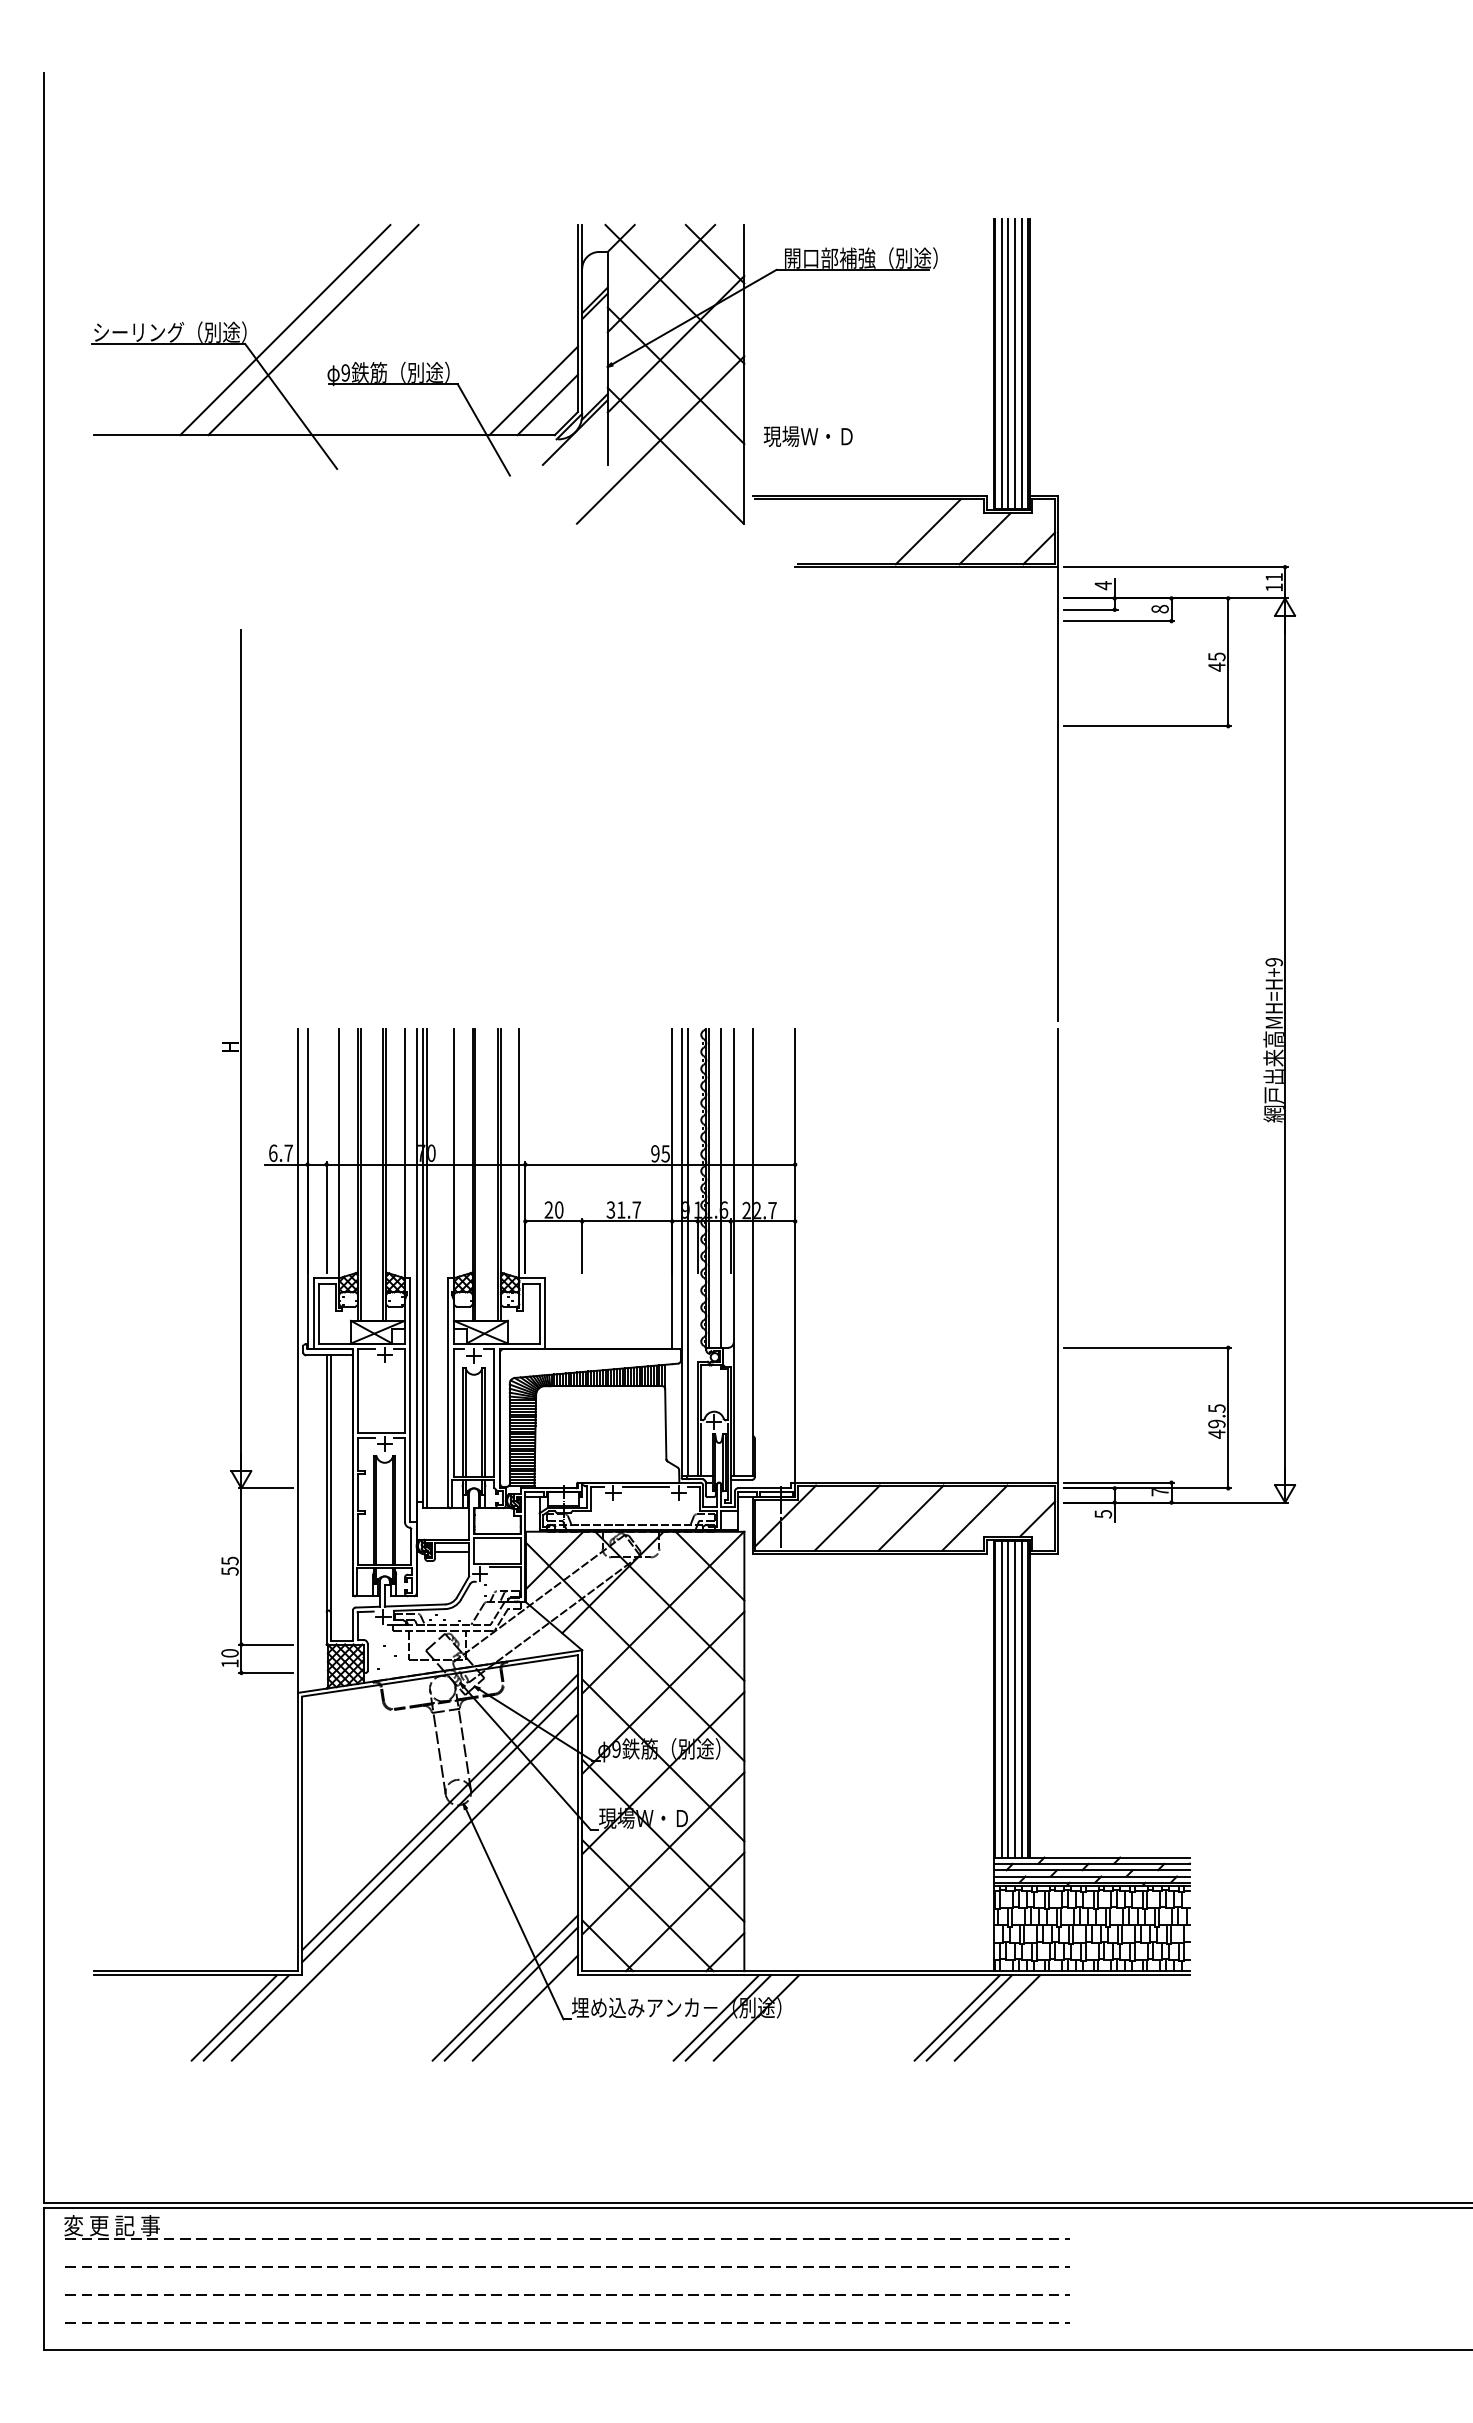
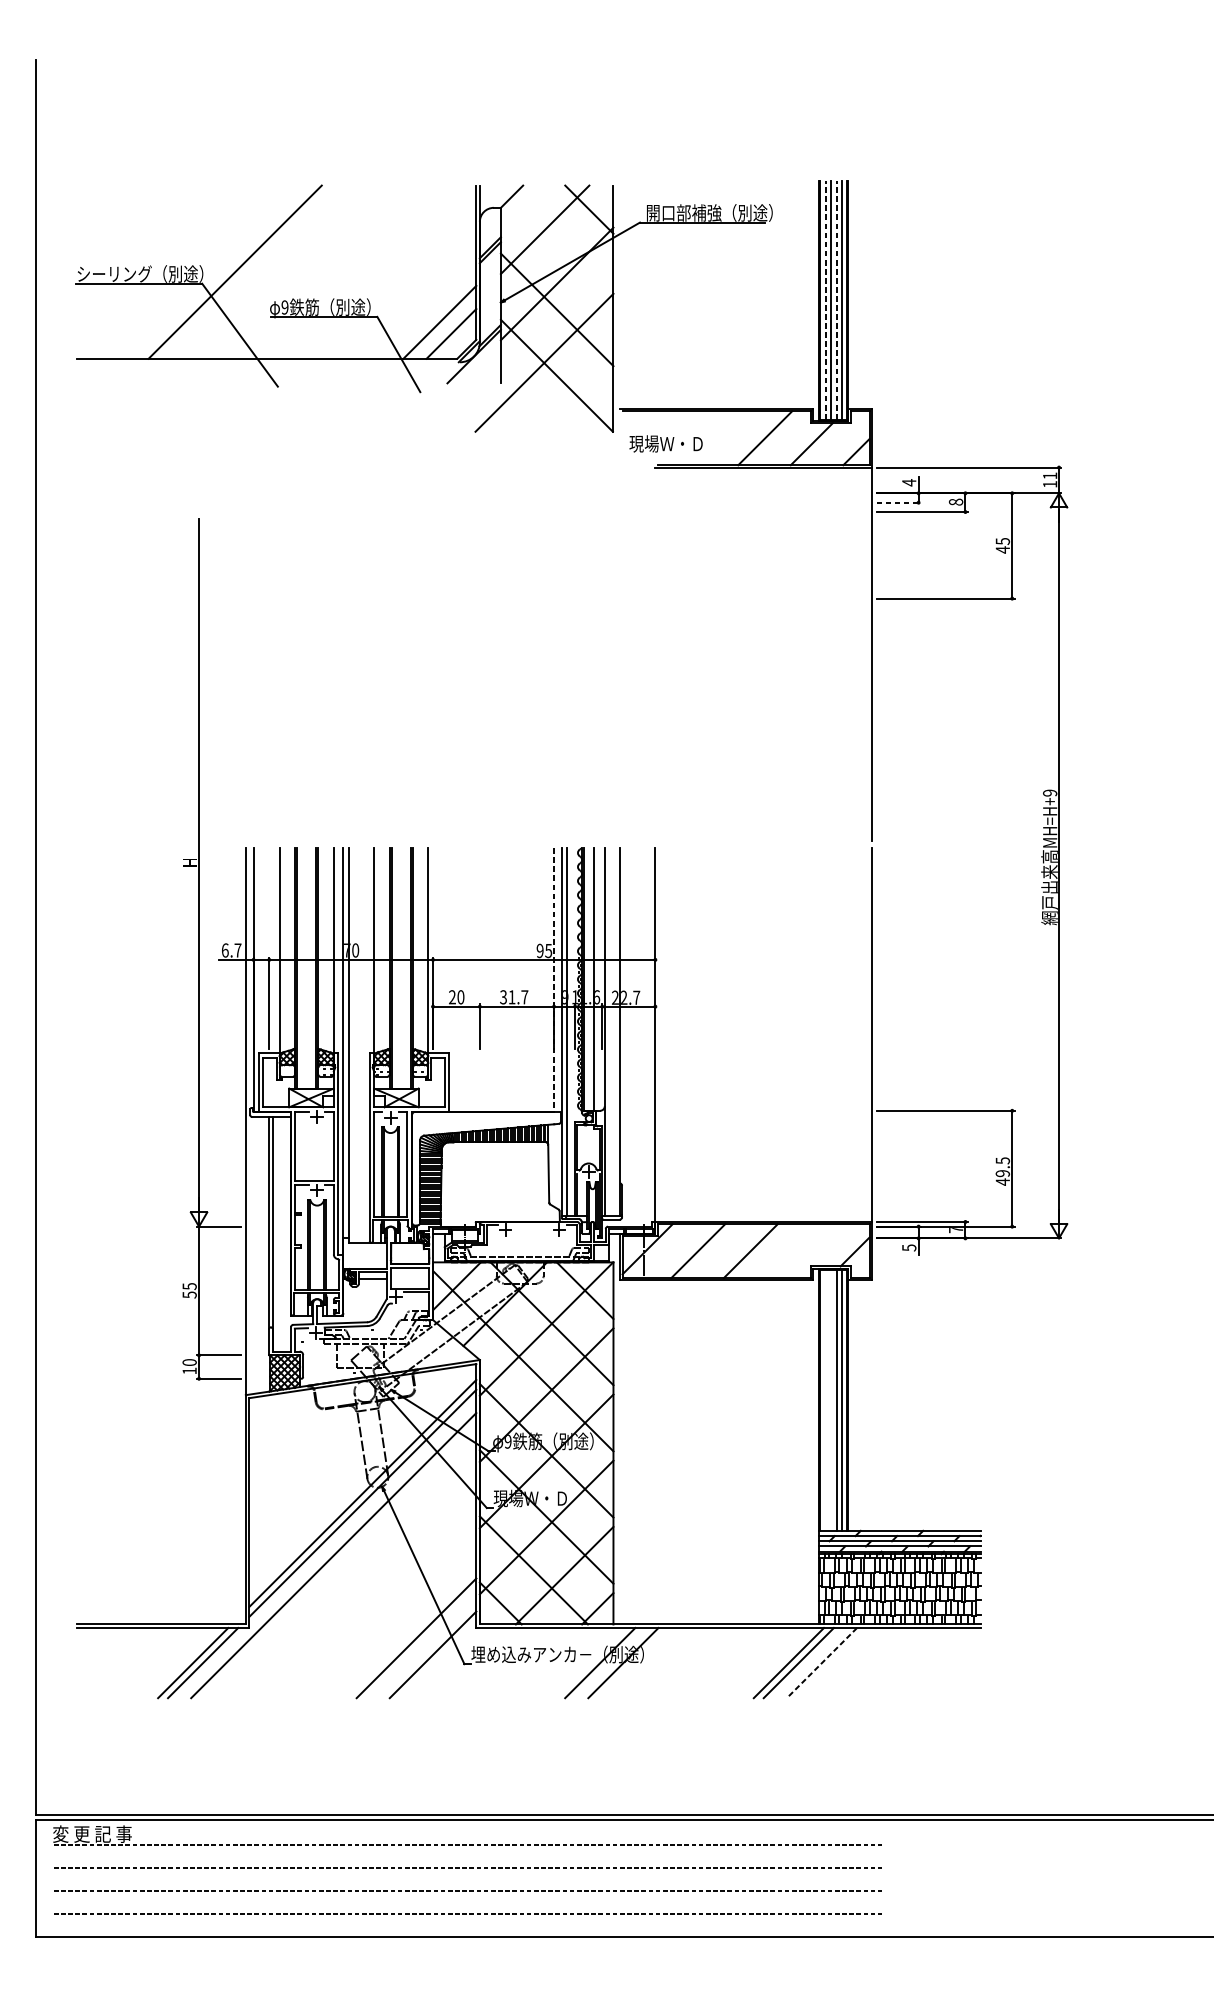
line: (674, 293) -> (555, 242), removed
line: (313, 329) -> (258, 271), removed
line: (1001, 364) -> (825, 300), solid -> dashed
line: (1015, 364) -> (836, 300), solid -> dashed
text: (807, 436) -> (665, 443), moved
line: (1090, 609) -> (898, 502), solid -> dashed
line: (672, 1189) -> (554, 980), solid -> dashed
line: (426, 1268) -> (351, 1045), removed
line: (646, 1486) -> (532, 1225), removed
line: (974, 1517) -> (803, 1250), removed
line: (1001, 1698) -> (825, 1399), removed
line: (1008, 1698) -> (831, 1399), removed
line: (510, 1993) -> (420, 1642), removed
line: (715, 2017) -> (589, 1662), removed
line: (997, 2018) -> (822, 1663), solid -> dashed

